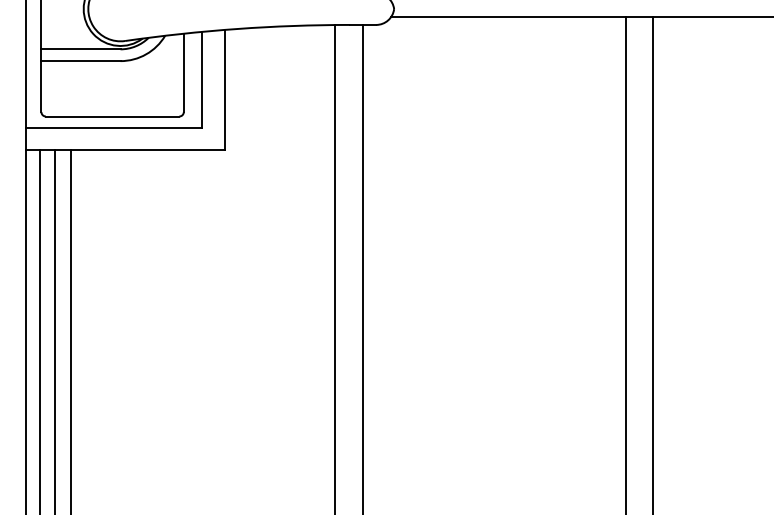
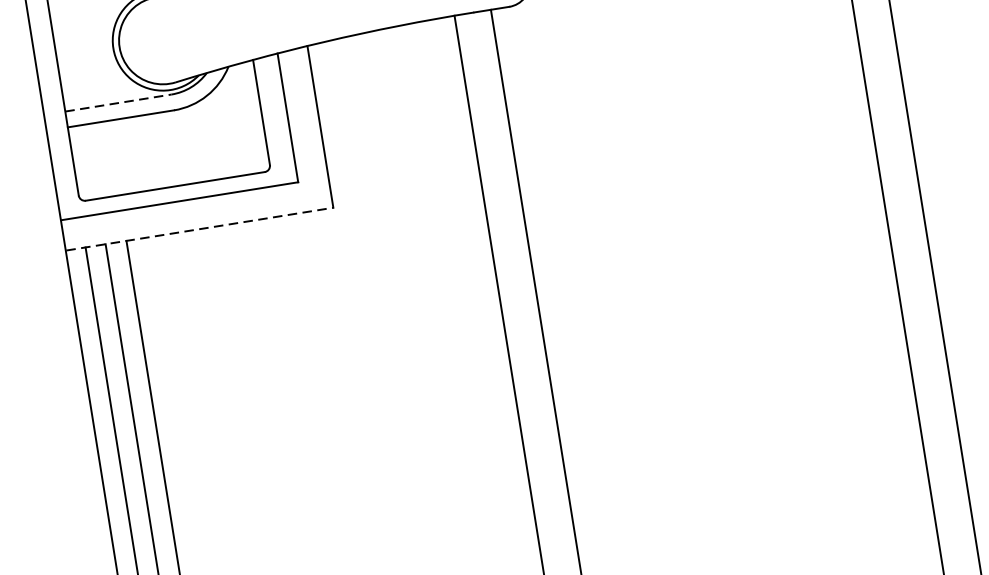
line: (80, 49) -> (117, 103), solid -> dashed
line: (125, 150) -> (199, 229), solid -> dashed

